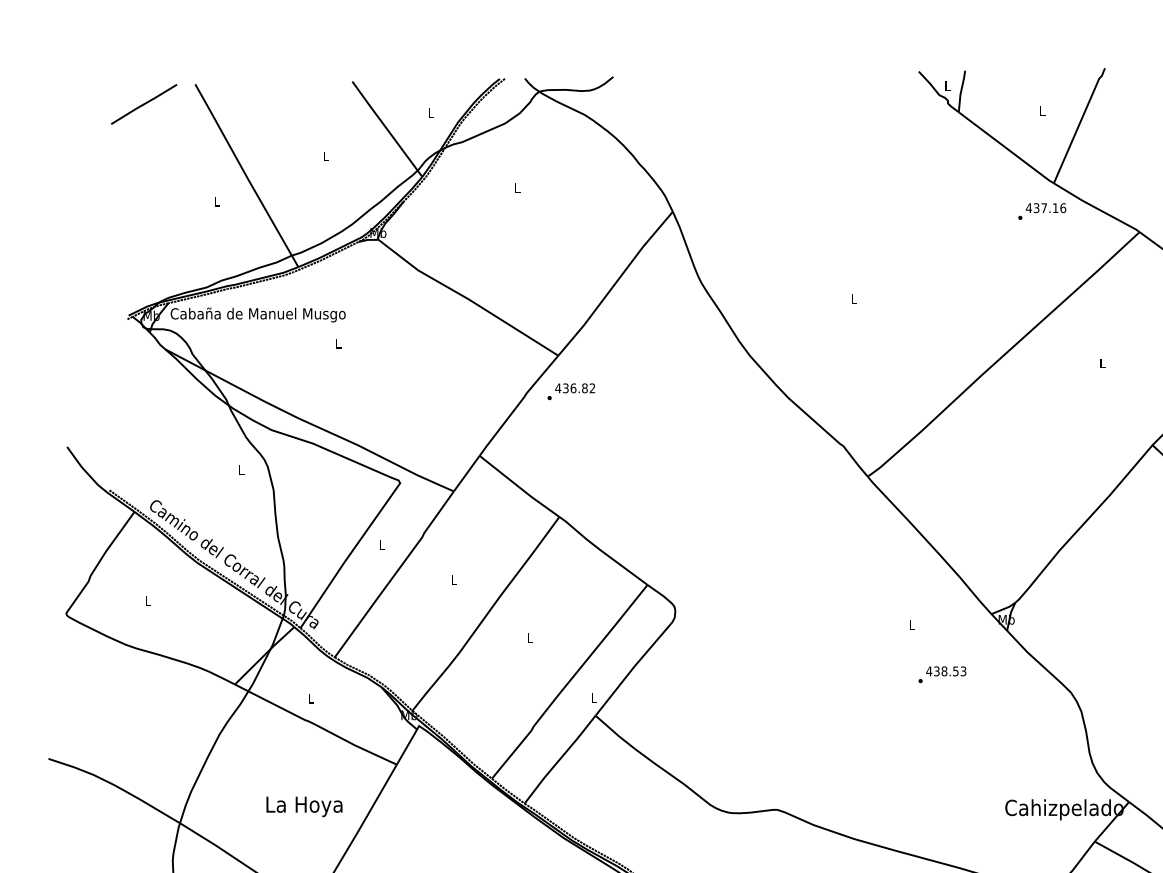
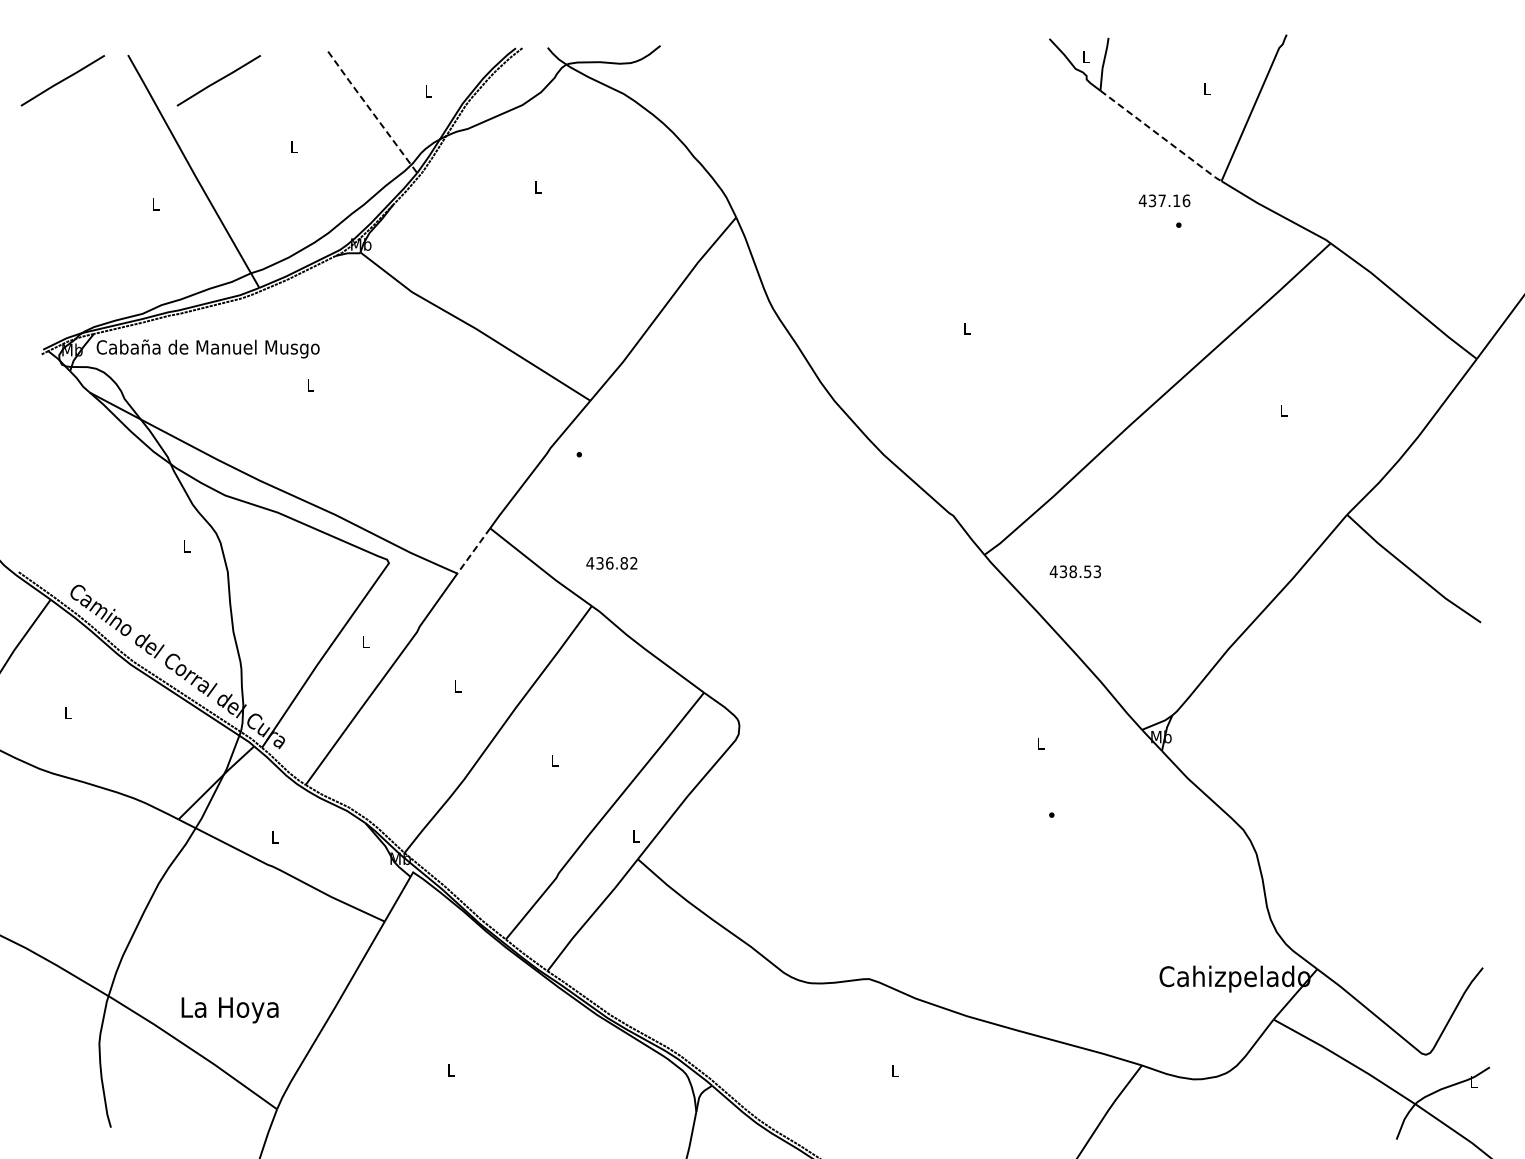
line: (266, 104) -> (218, 80), added
line: (387, 129) -> (372, 112), solid -> dashed
line: (1006, 148) -> (1161, 136), solid -> dashed
text: (1046, 207) -> (1164, 200), moved
text: (574, 388) -> (611, 563), moved
line: (466, 473) -> (473, 550), solid -> dashed
text: (945, 671) -> (1074, 571), moved
text: (303, 806) -> (229, 1010), moved

